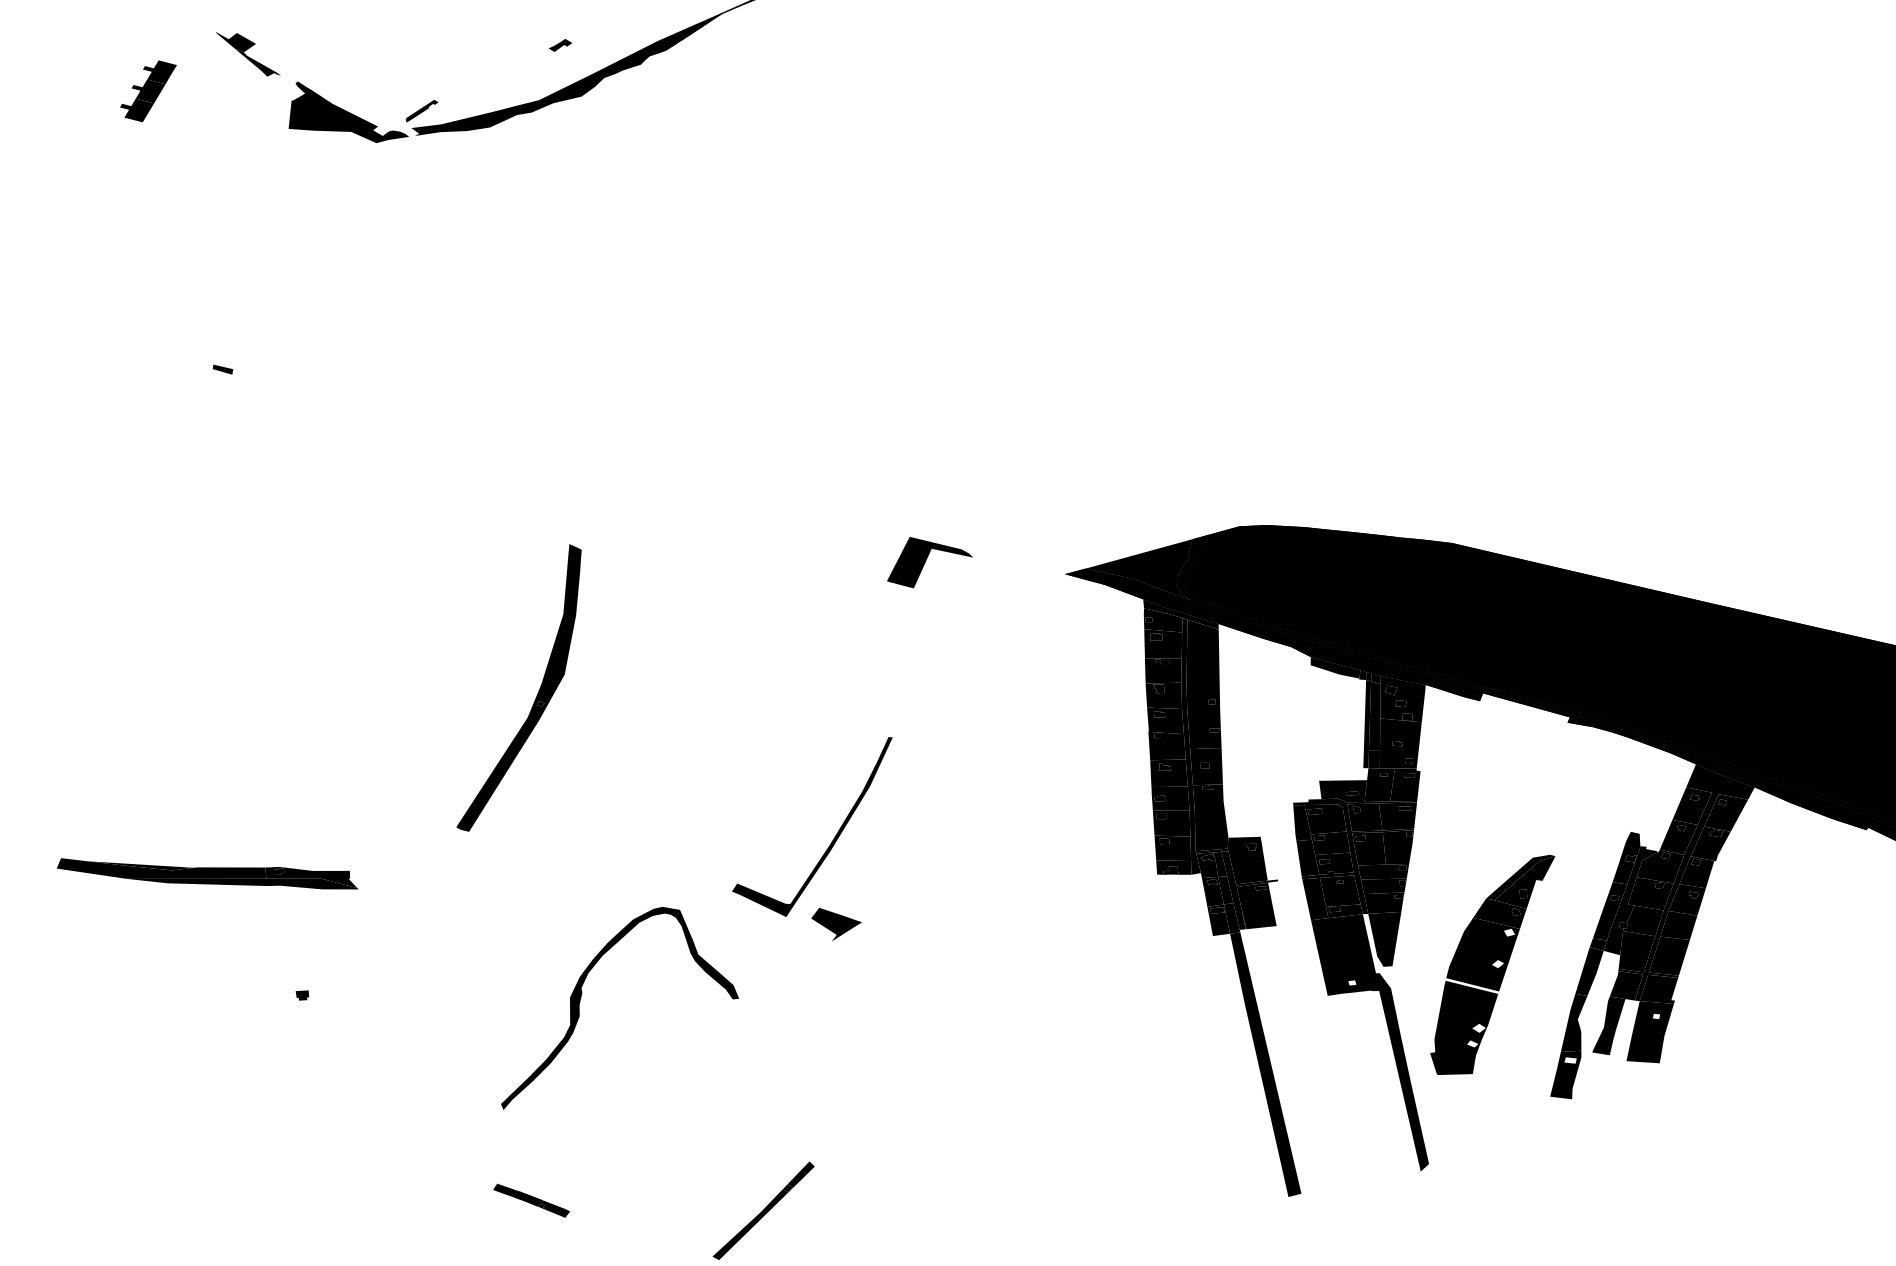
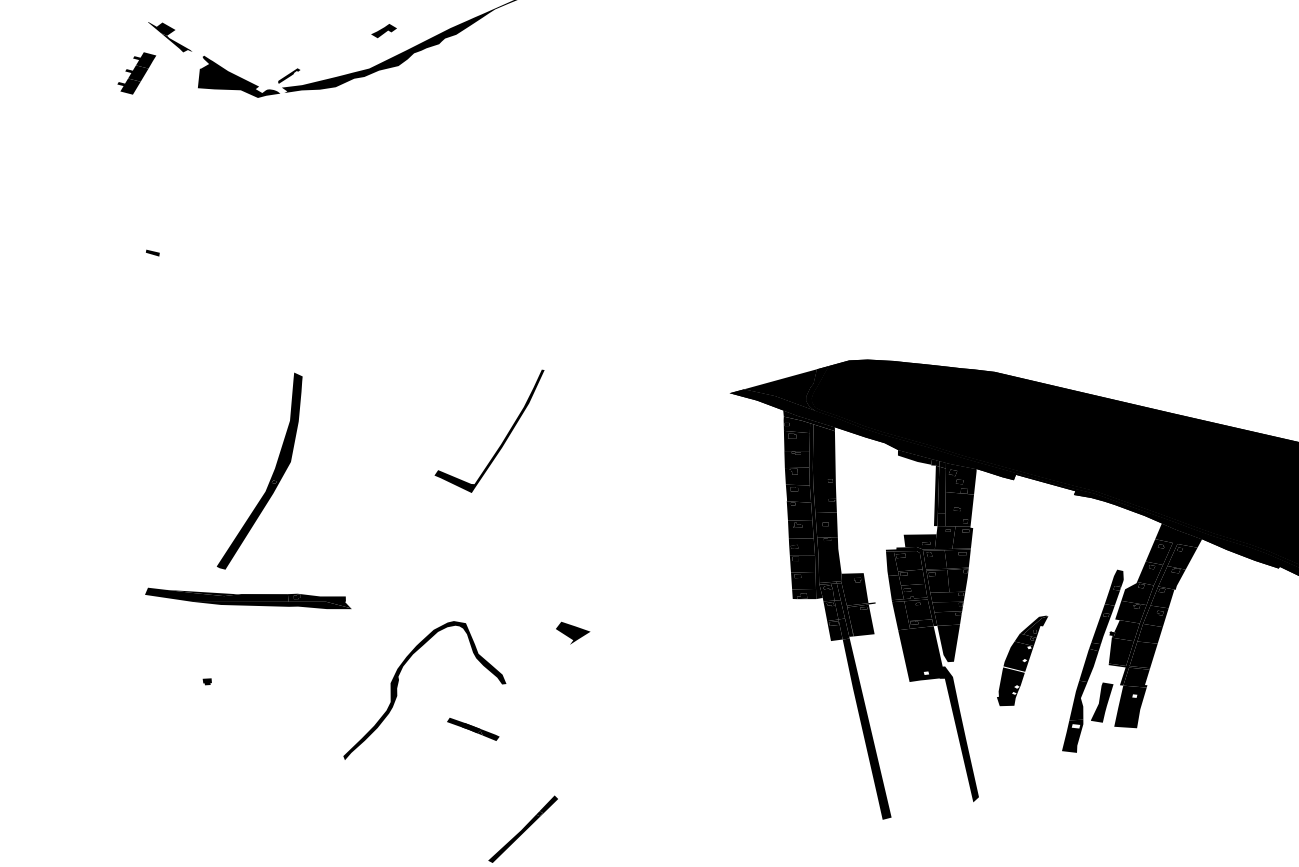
part: (559, 44) -> (383, 30), size x1.6
part: (147, 91) -> (136, 73), moved
part: (930, 561) -> (637, 384), removed
part: (536, 695) -> (271, 476), moved
part: (834, 837) -> (504, 438), moved
part: (207, 873) -> (248, 598), moved
fill: (1629, 900) -> (1116, 616), removed
part: (1492, 964) -> (1022, 660), size x0.6
fill: (1625, 986) -> (1113, 675), removed
part: (531, 1200) -> (473, 729), moved

